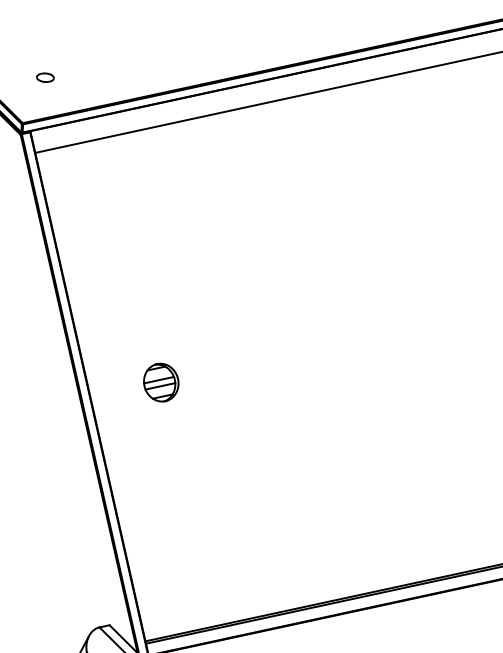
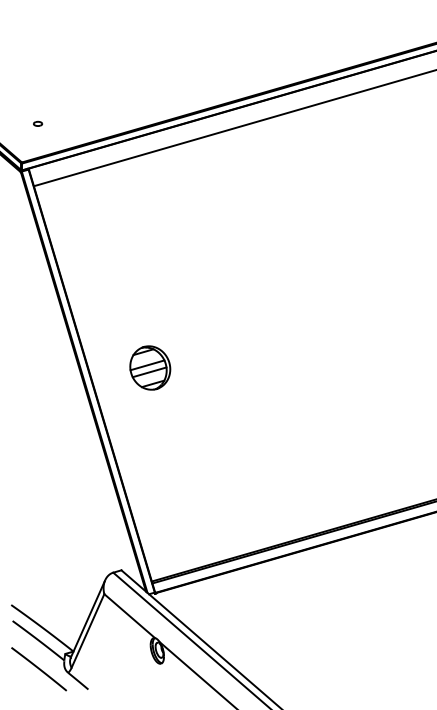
part: (44, 77) -> (37, 123), size x0.6
part: (161, 382) -> (150, 367), size x1.4

